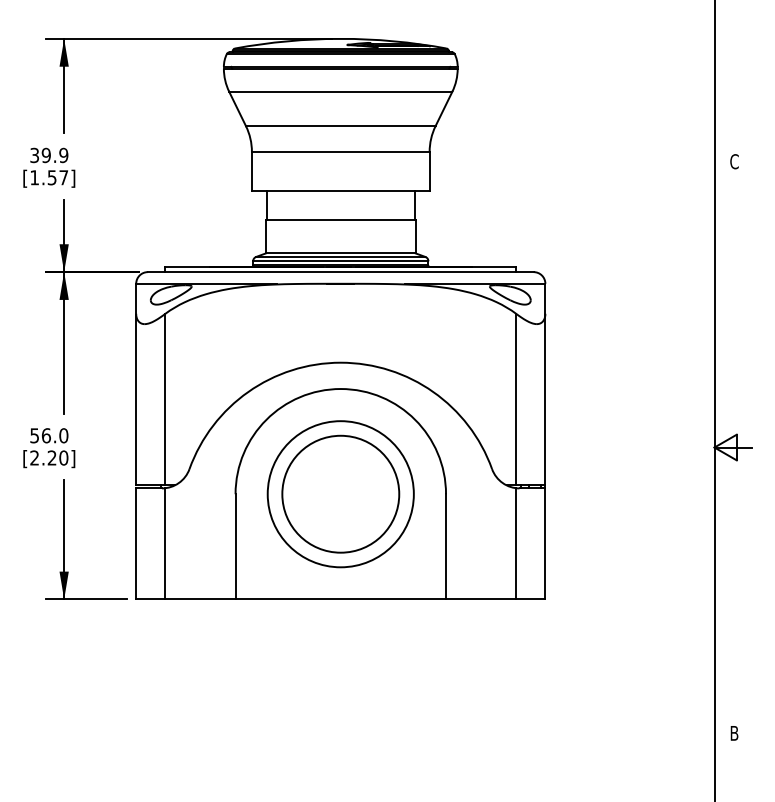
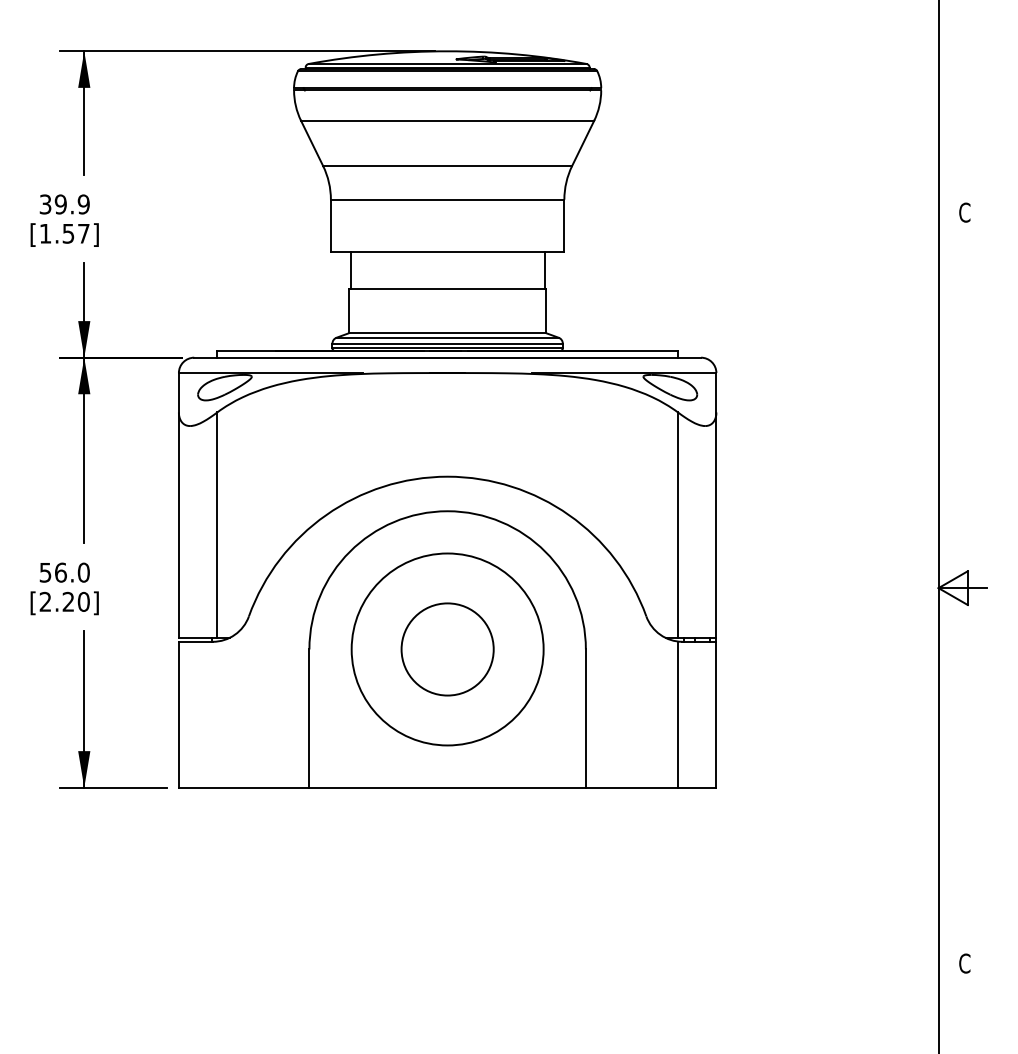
circle: (340, 493) -> (447, 648), size x0.6
line: (165, 543) -> (217, 714), removed
text: (734, 732) -> (964, 962), B -> C

